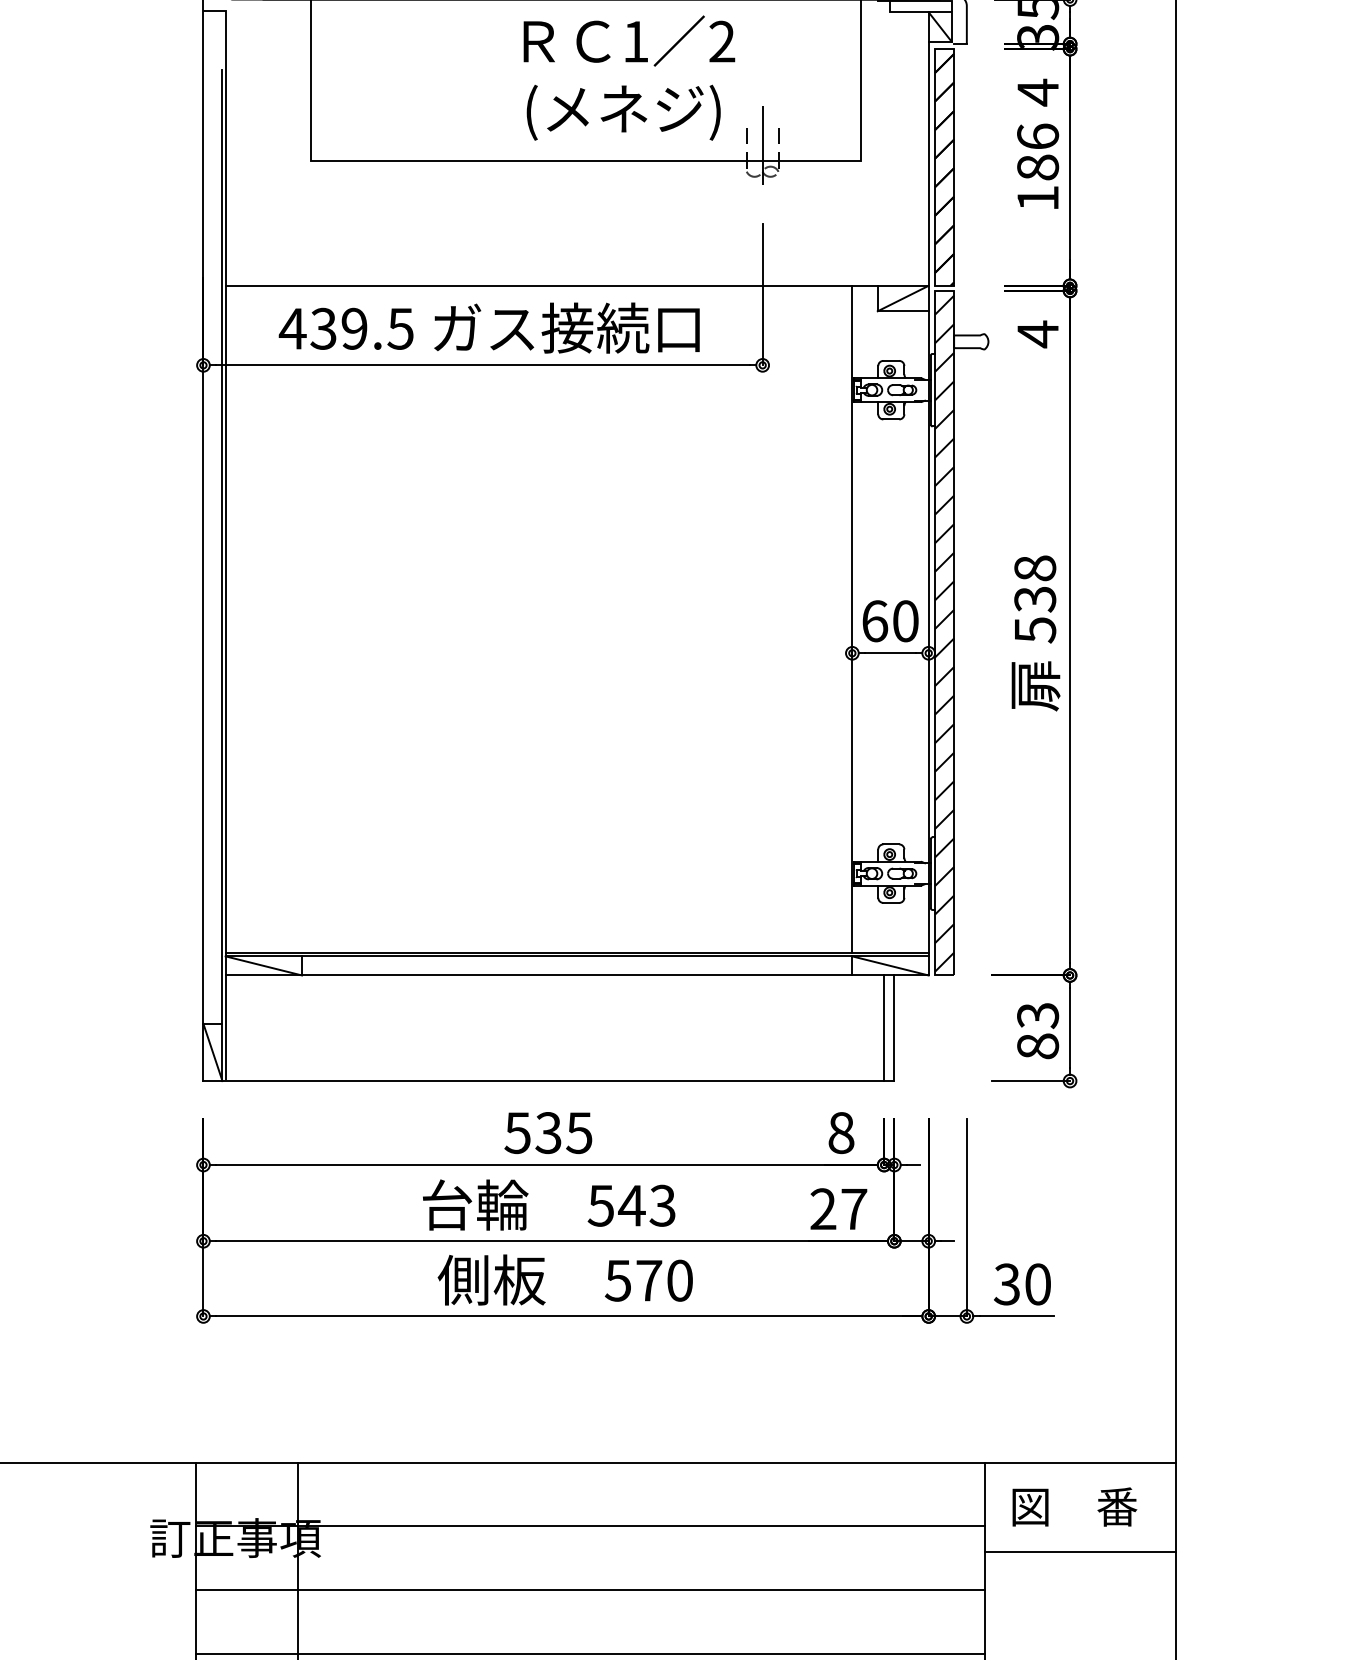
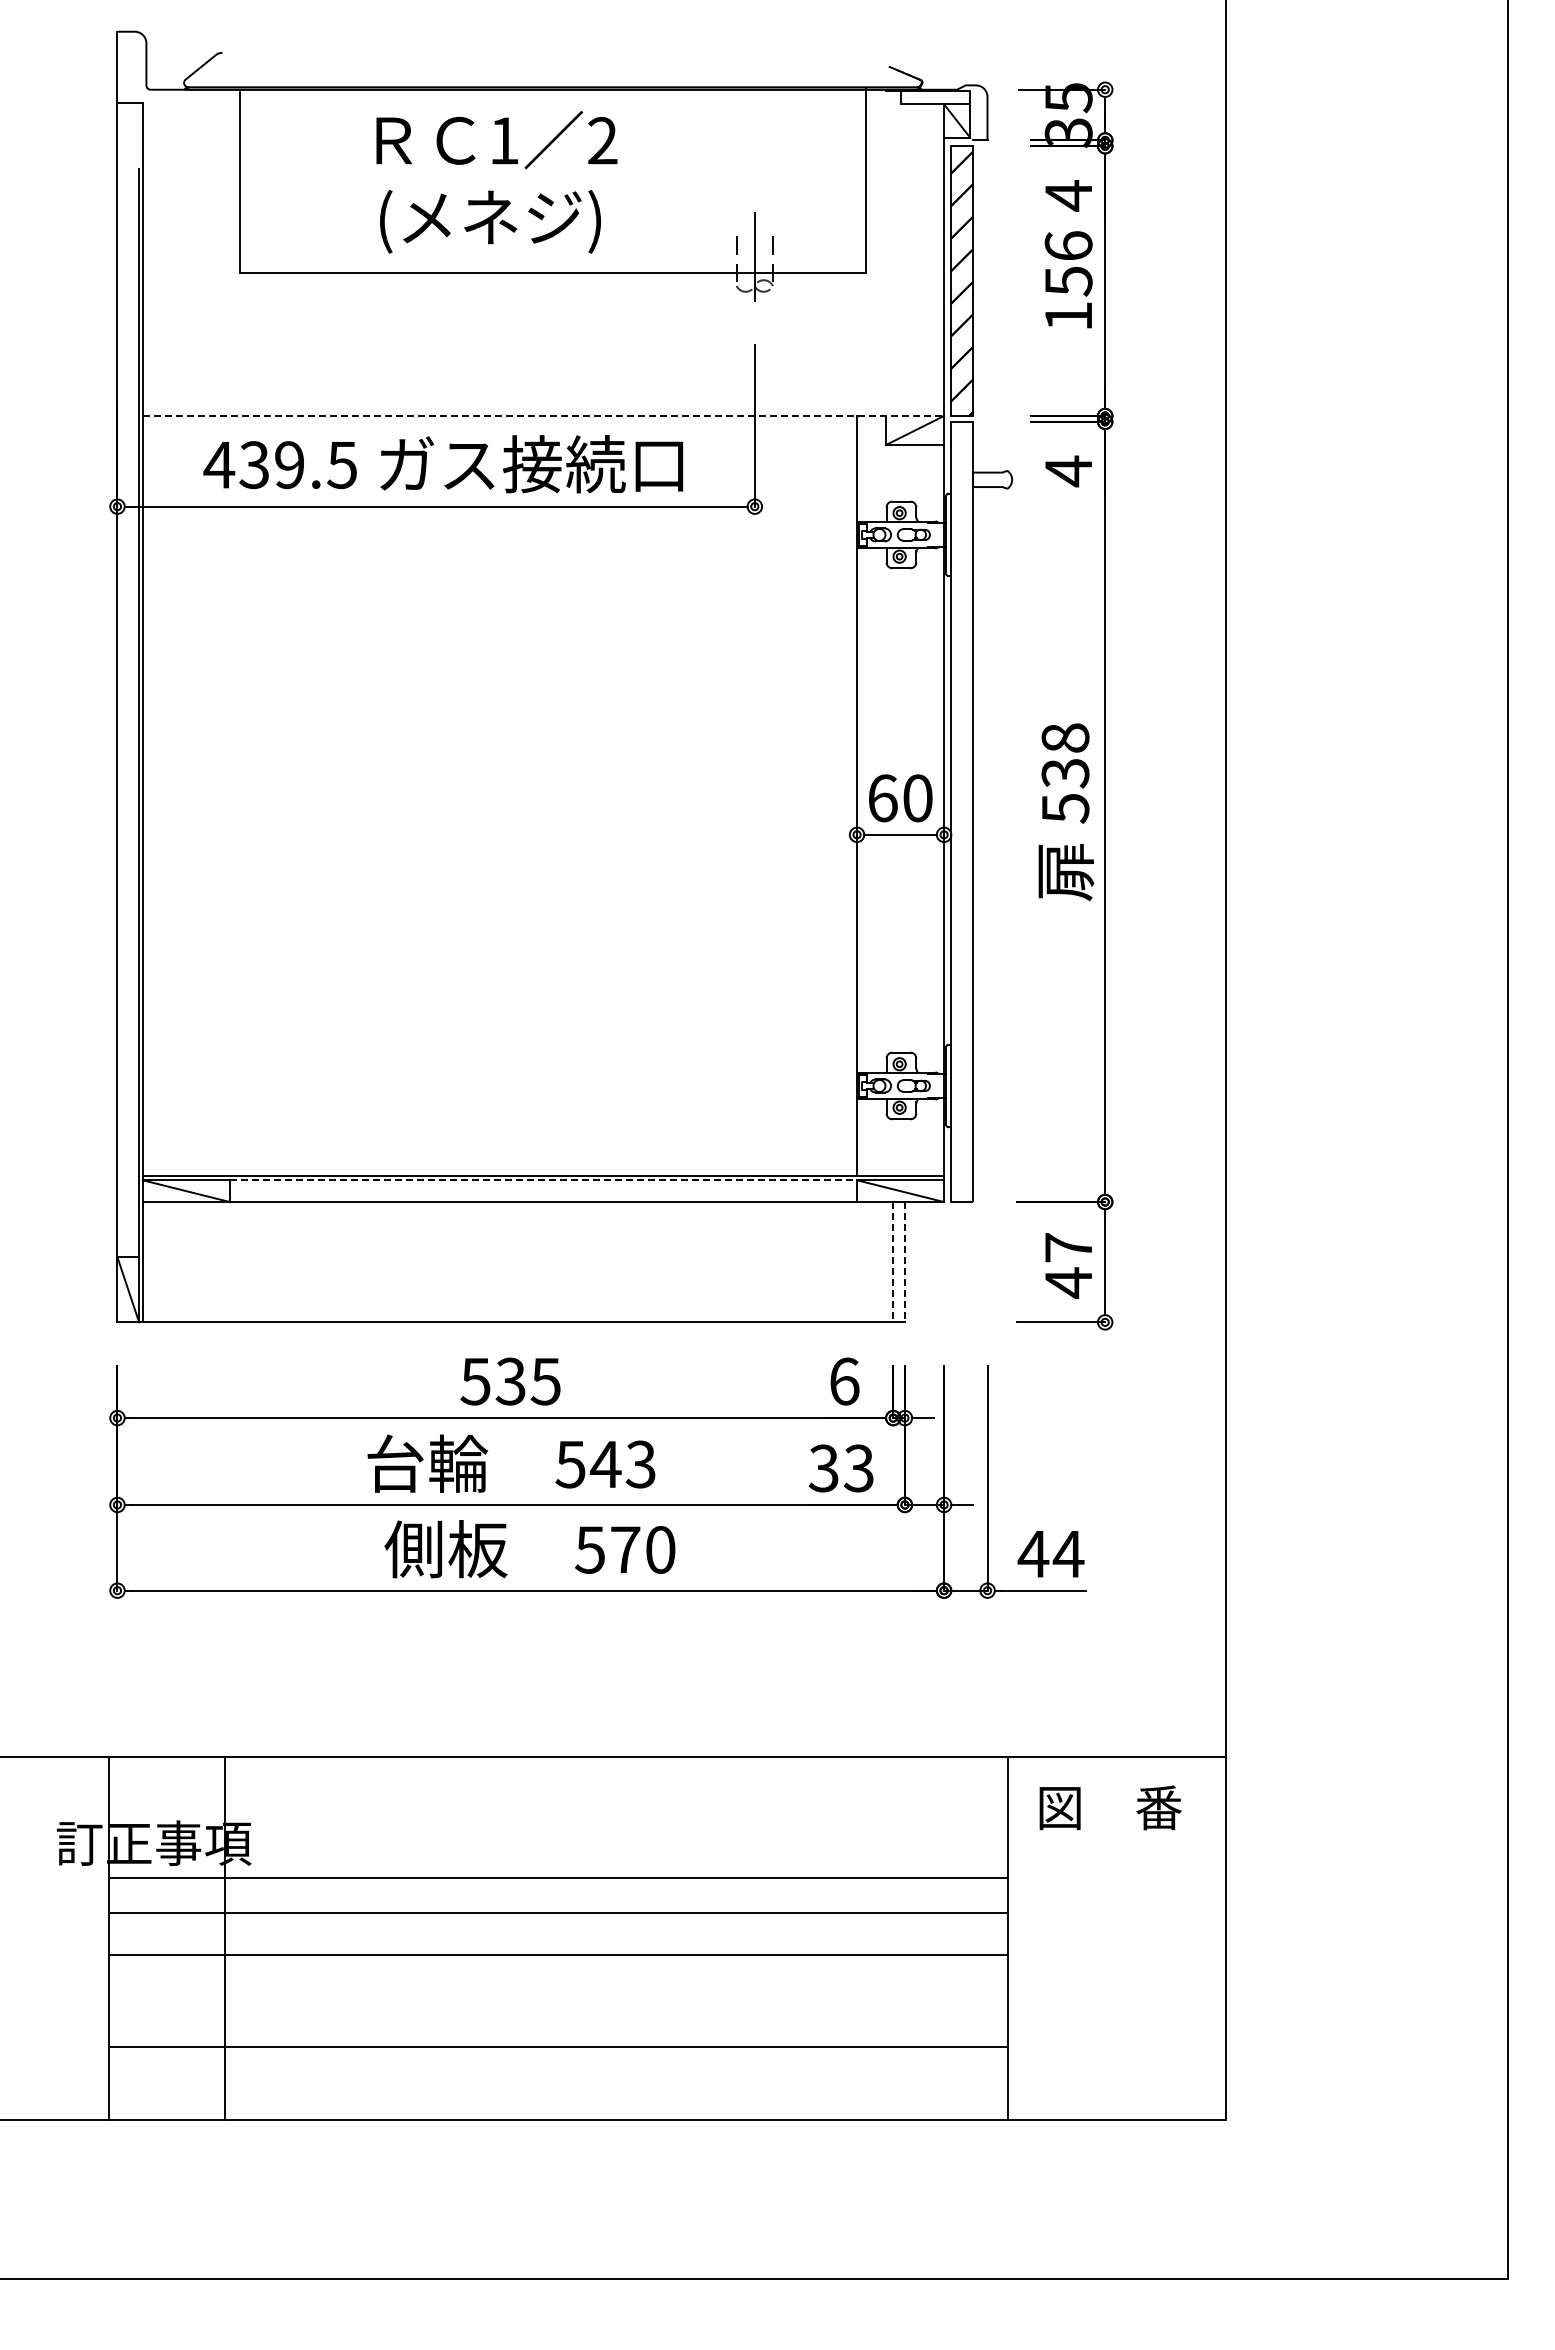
text: (629, 77) -> (496, 181), moved
text: (1037, 167) -> (1068, 281), 186 -> 156
line: (577, 286) -> (543, 416), solid -> dashed
hatch: (944, 633) -> (962, 812), removed
line: (577, 956) -> (543, 1180), solid -> dashed
line: (884, 1028) -> (893, 1262), solid -> dashed
line: (893, 1028) -> (904, 1262), solid -> dashed
text: (1037, 1032) -> (1068, 1266), 83 -> 47
text: (841, 1132) -> (844, 1381), 8 -> 6
text: (837, 1209) -> (840, 1468), 27 -> 33
text: (1022, 1284) -> (1050, 1554), 30 -> 44
line: (590, 1526) -> (558, 1877), moved
line: (1079, 1551) -> (1116, 1858), removed
line: (590, 1590) -> (558, 1955), moved
line: (590, 1653) -> (558, 1912), moved

